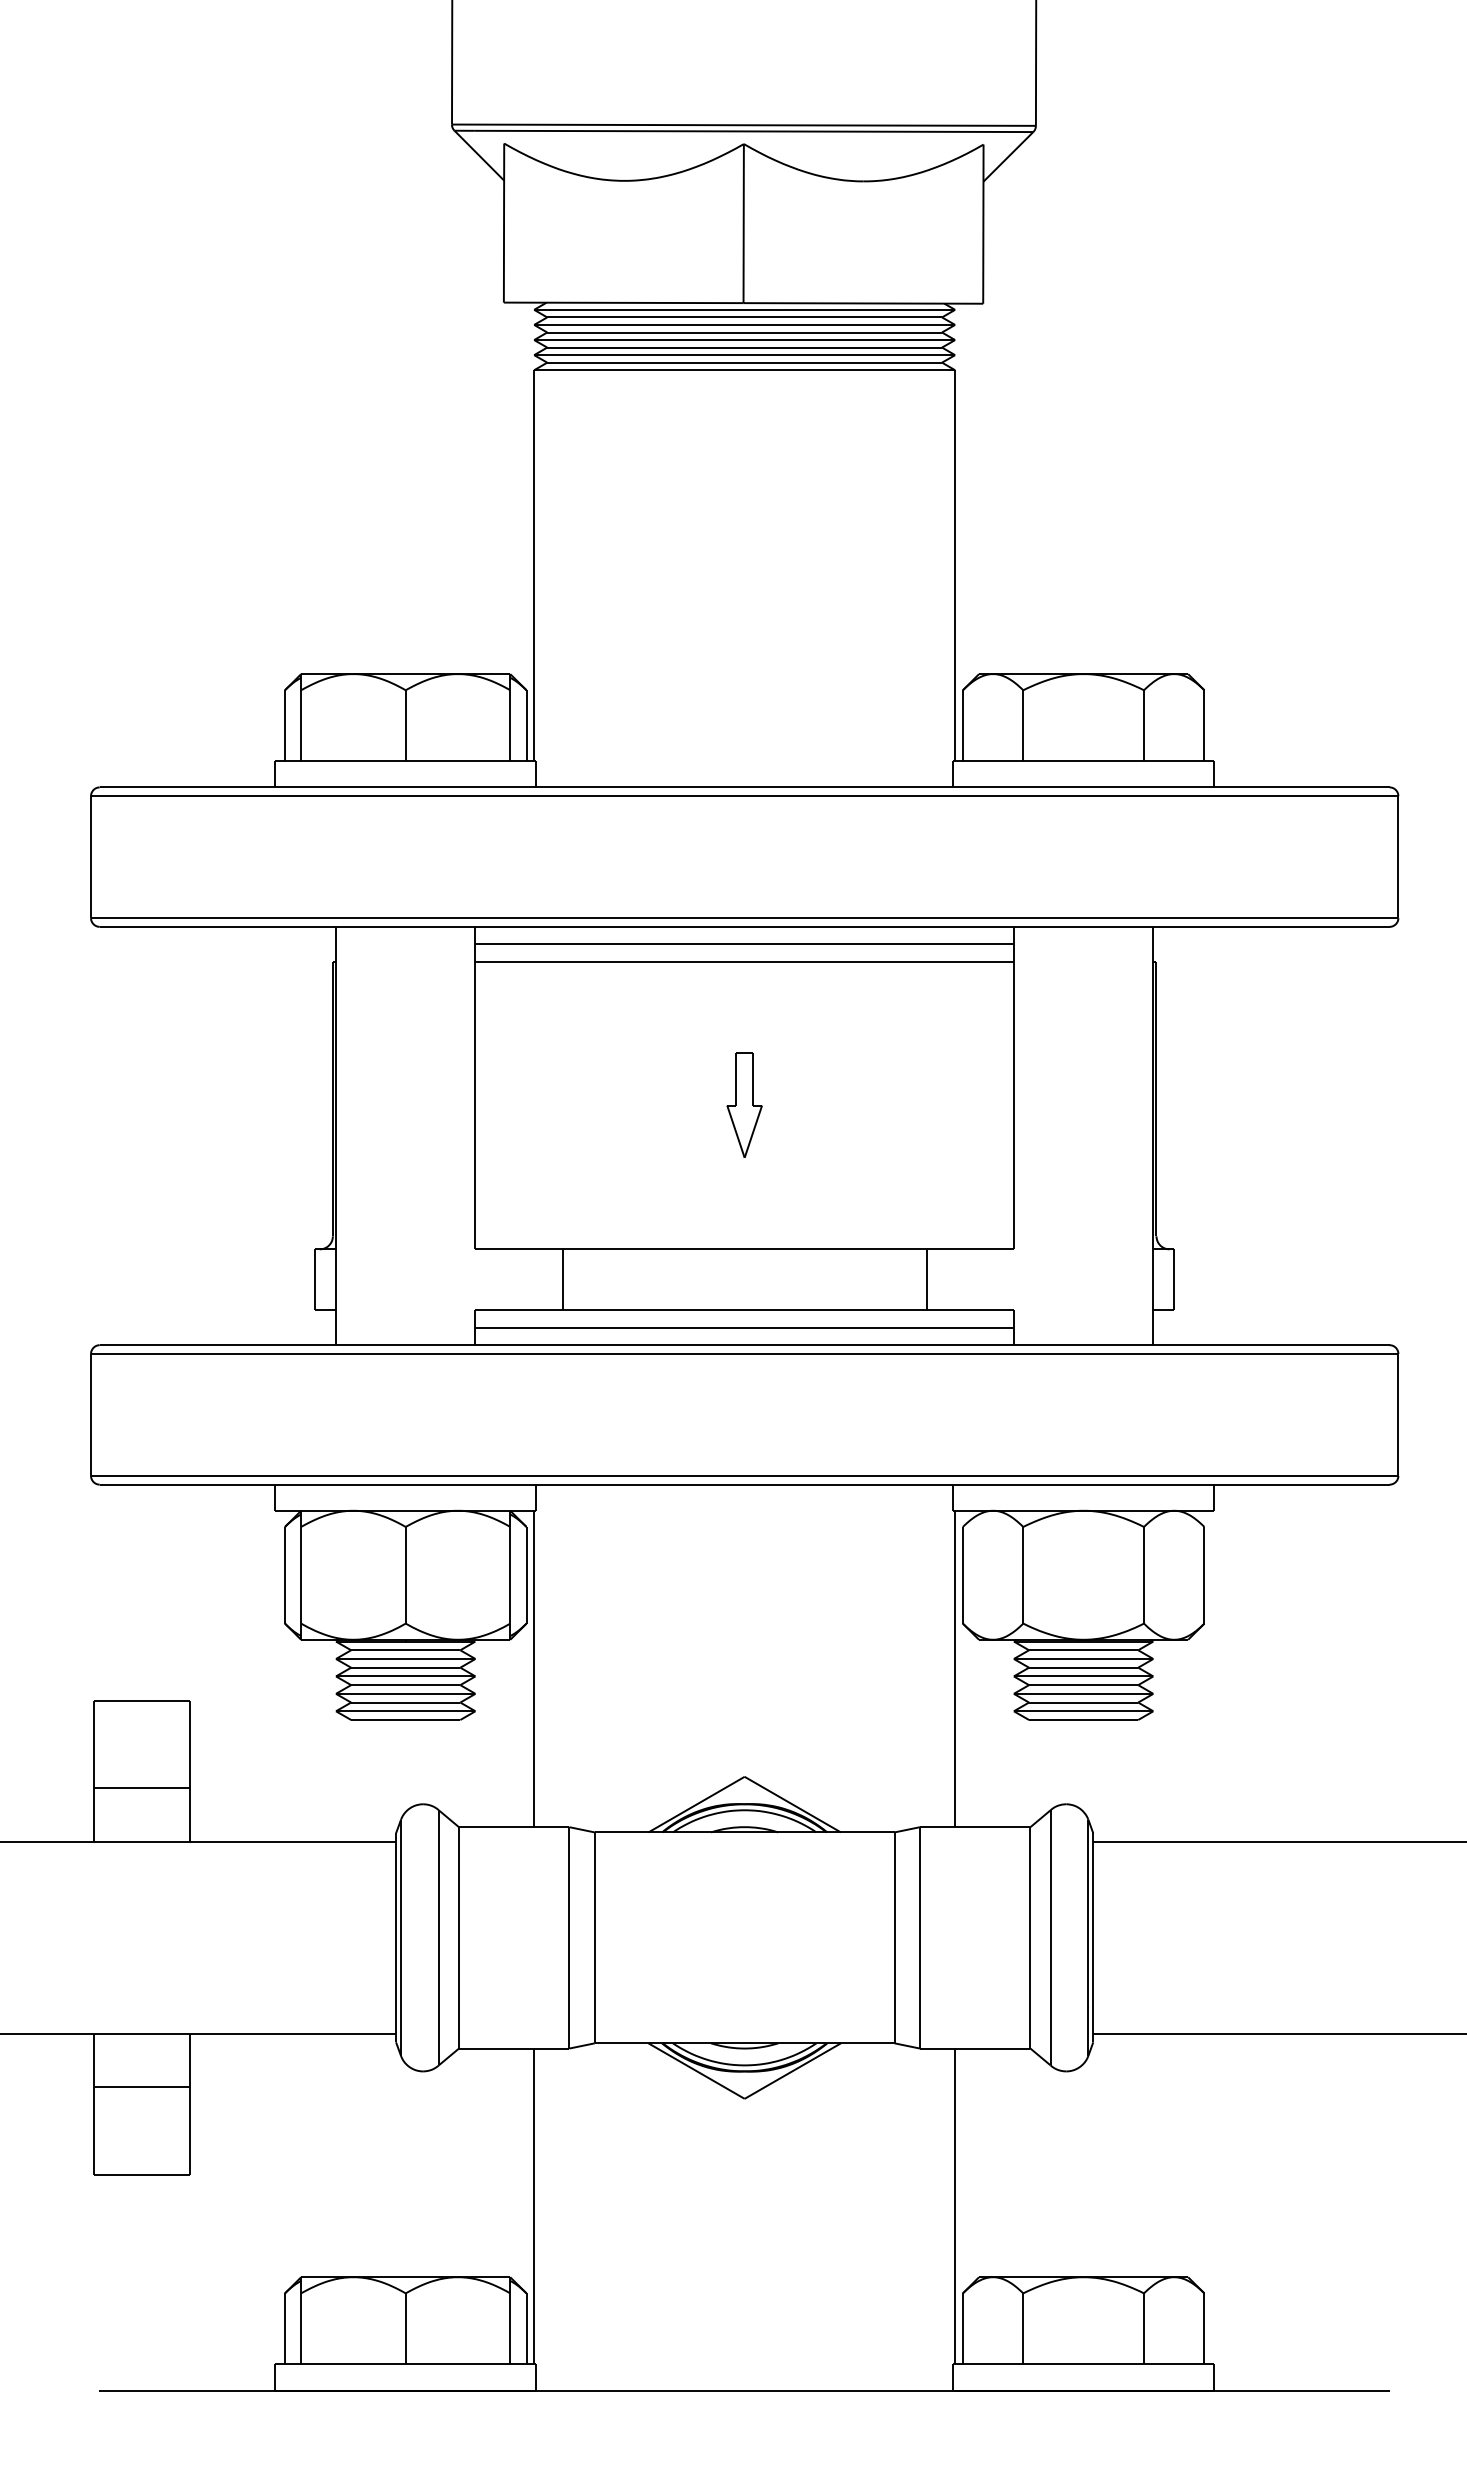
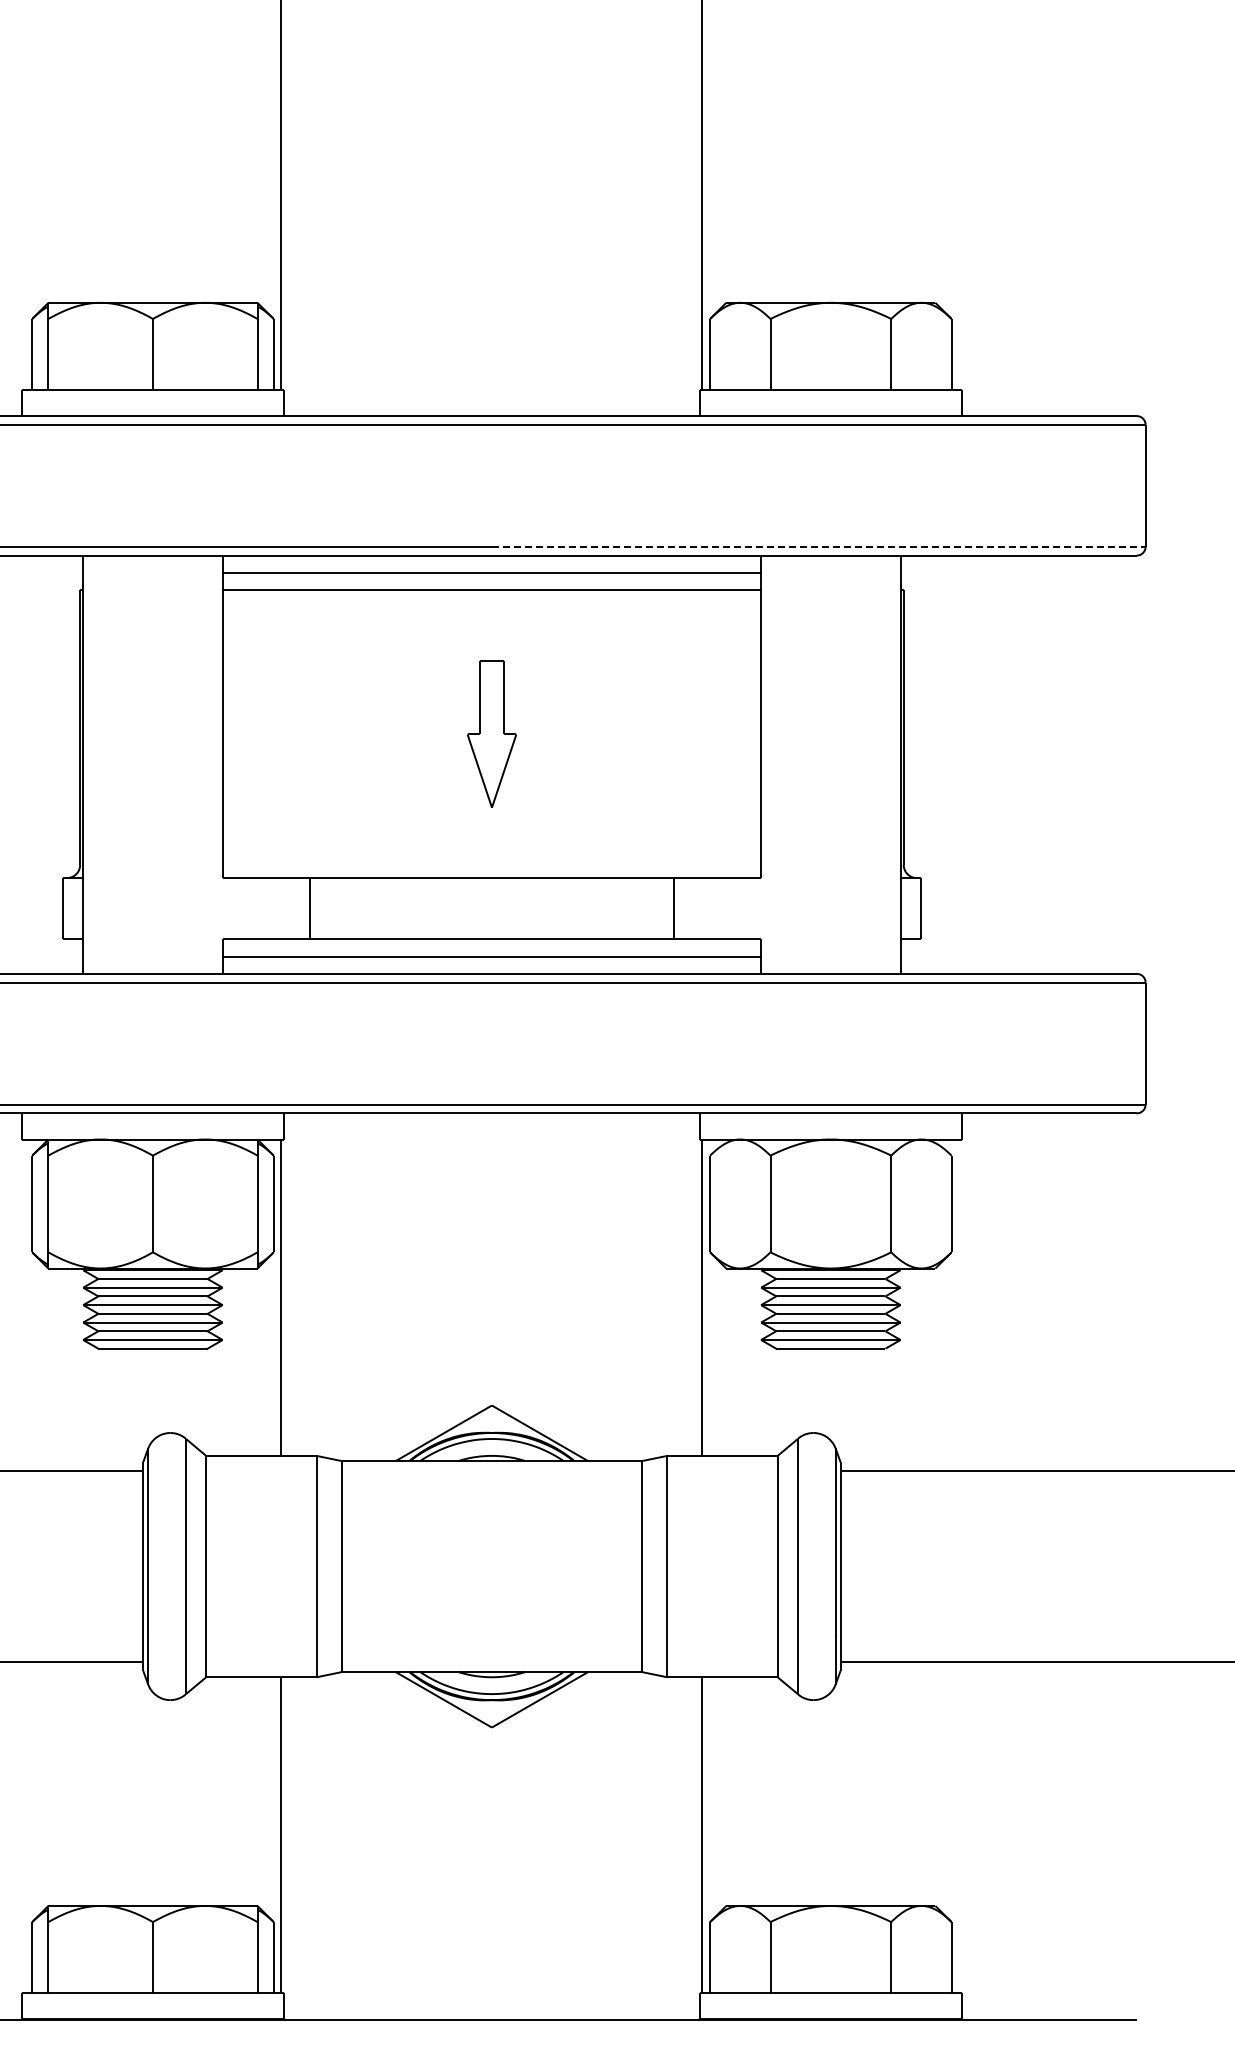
line: (1071, 918) -> (818, 547), solid -> dashed
part: (744, 1104) -> (491, 733), size x1.4

